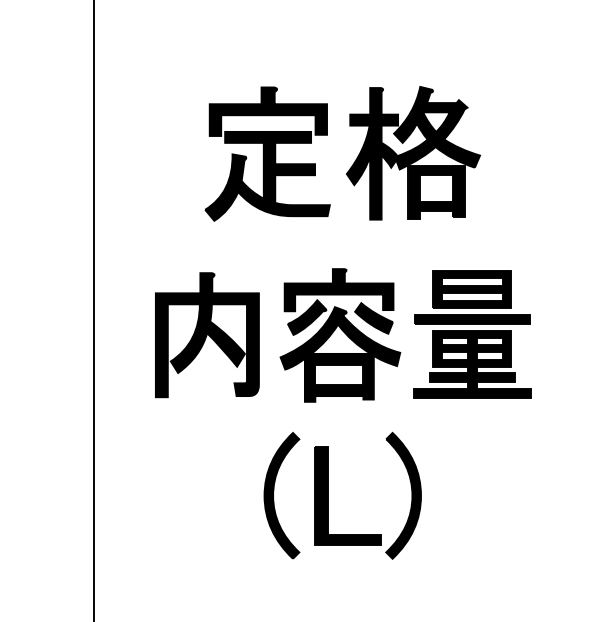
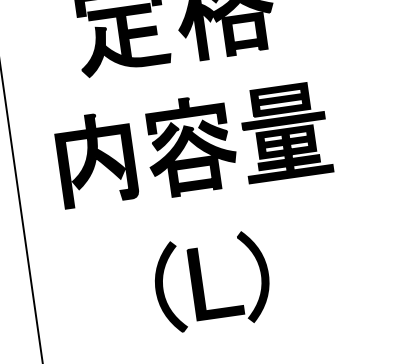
part: (328, 495) -> (202, 283), moved

